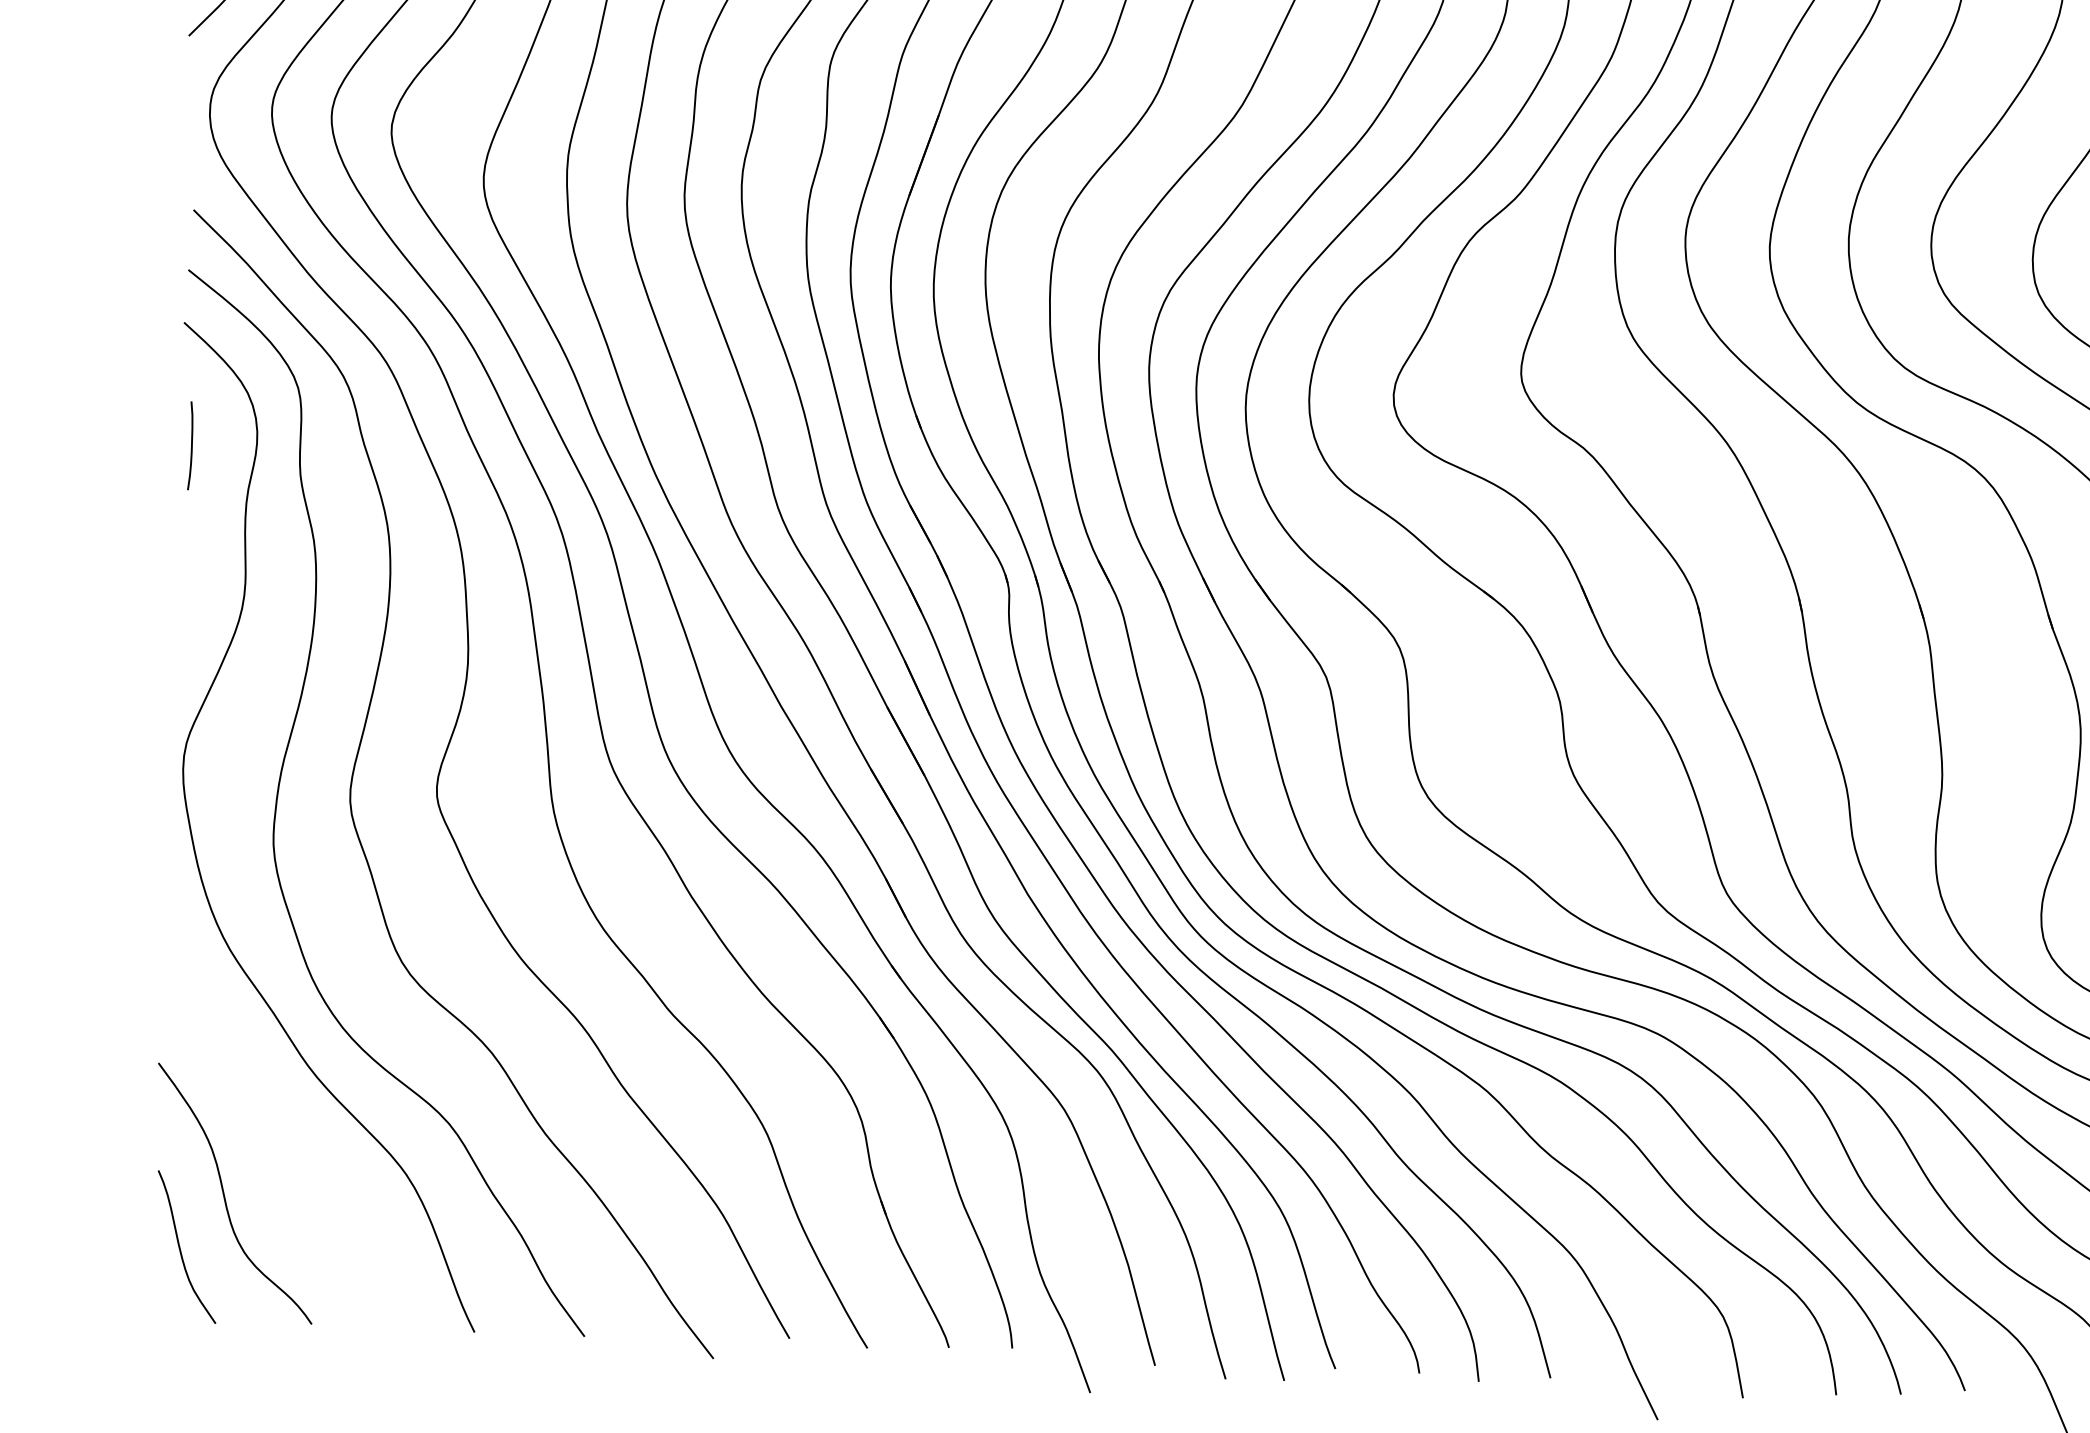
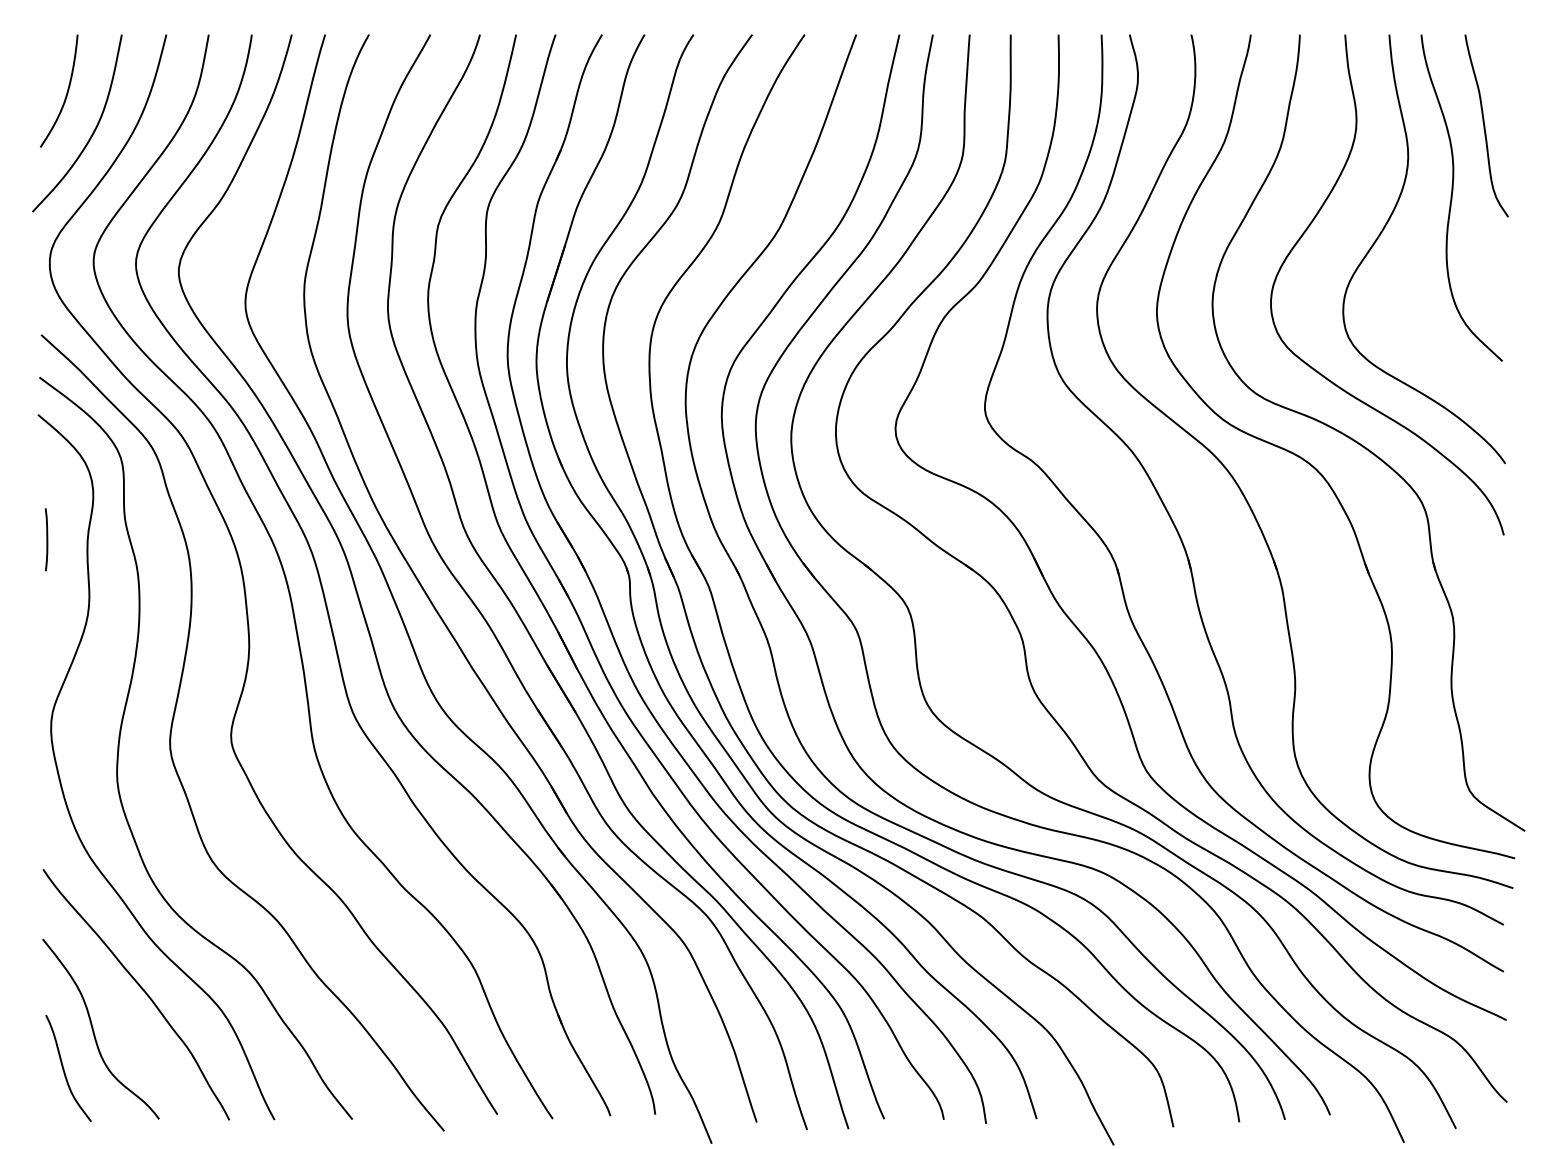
curve: (190, 445) -> (46, 539), moved
curve: (294, 1140) -> (141, 989), added

